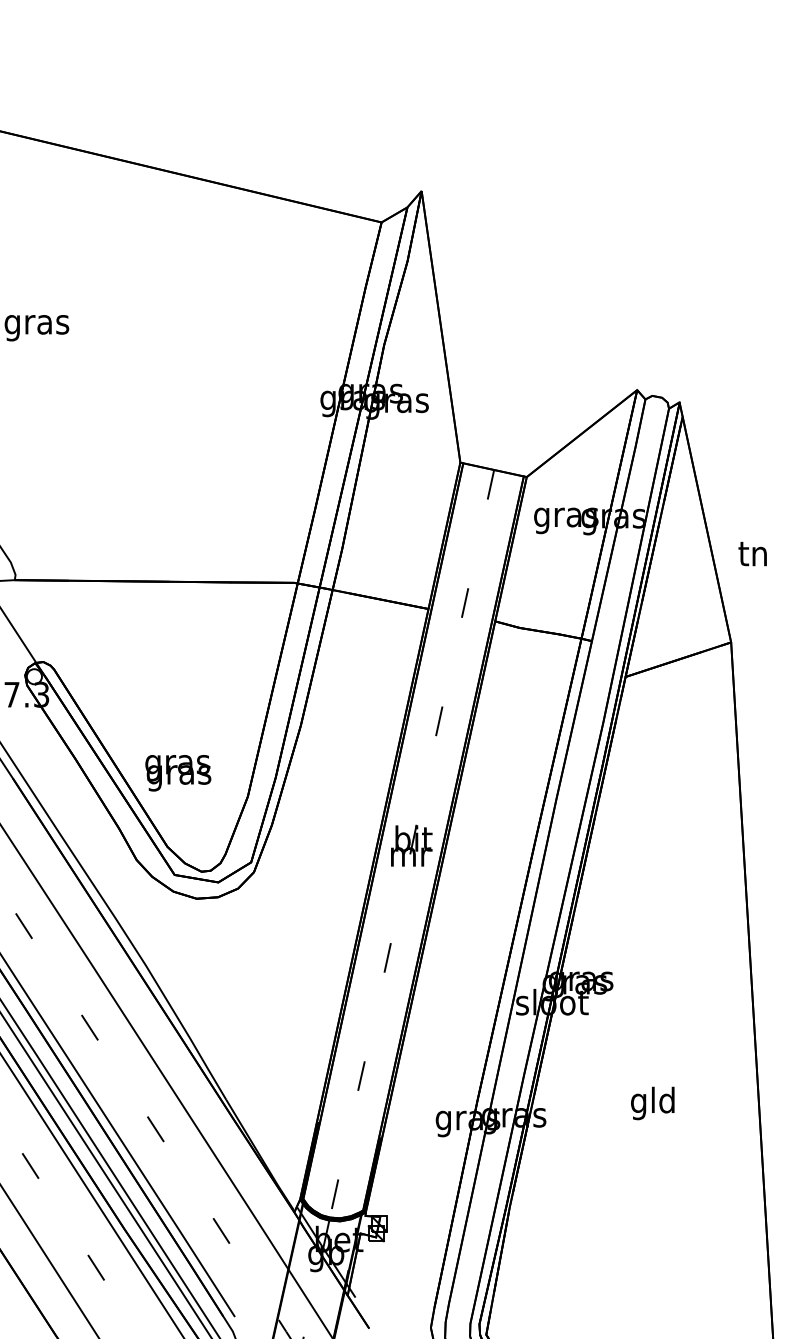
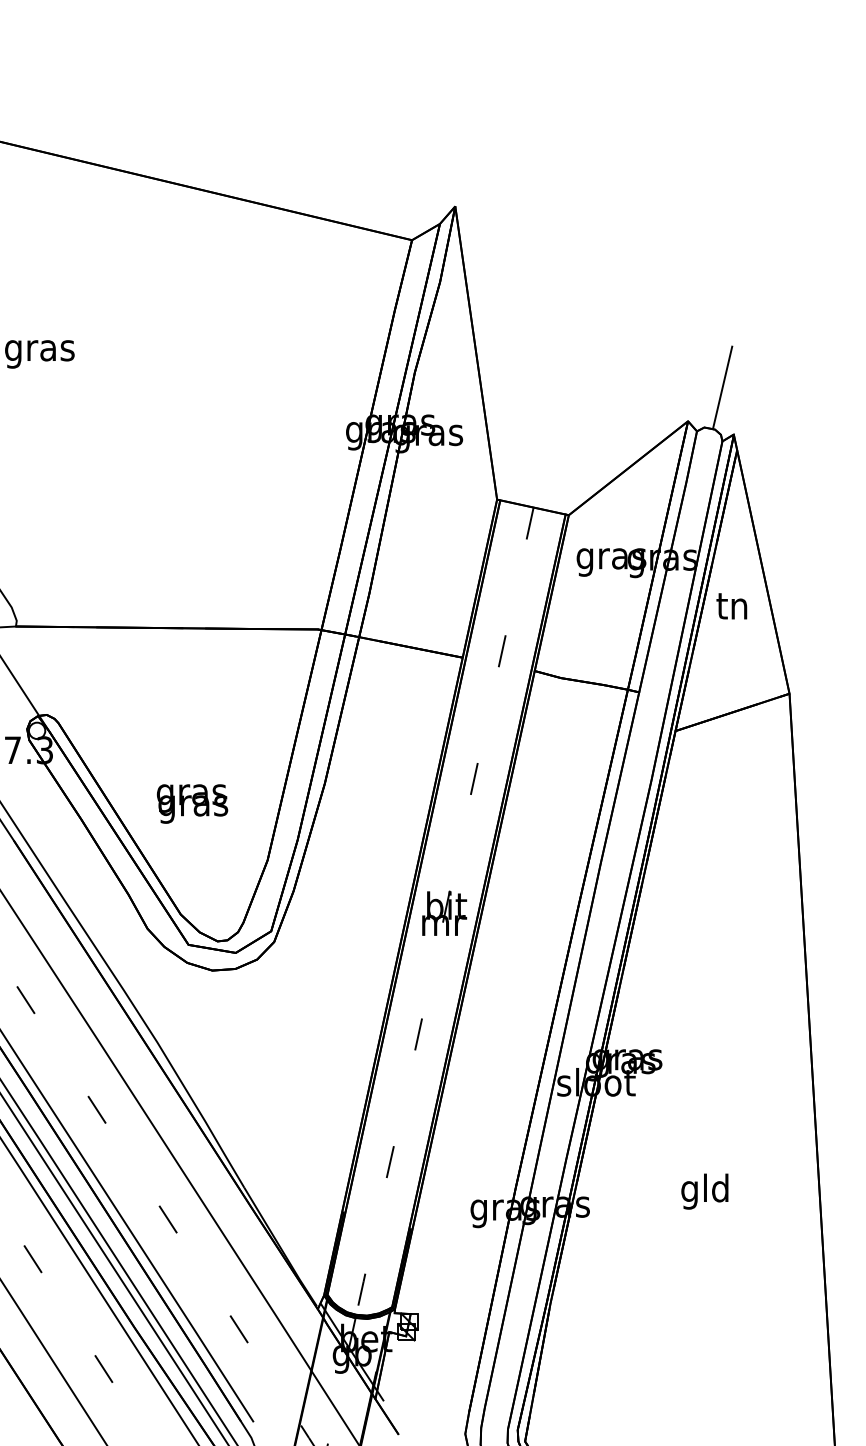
line: (669, 358) -> (722, 387), added
text: (752, 554) -> (731, 606), moved
text: (178, 772) -> (192, 803), moved

